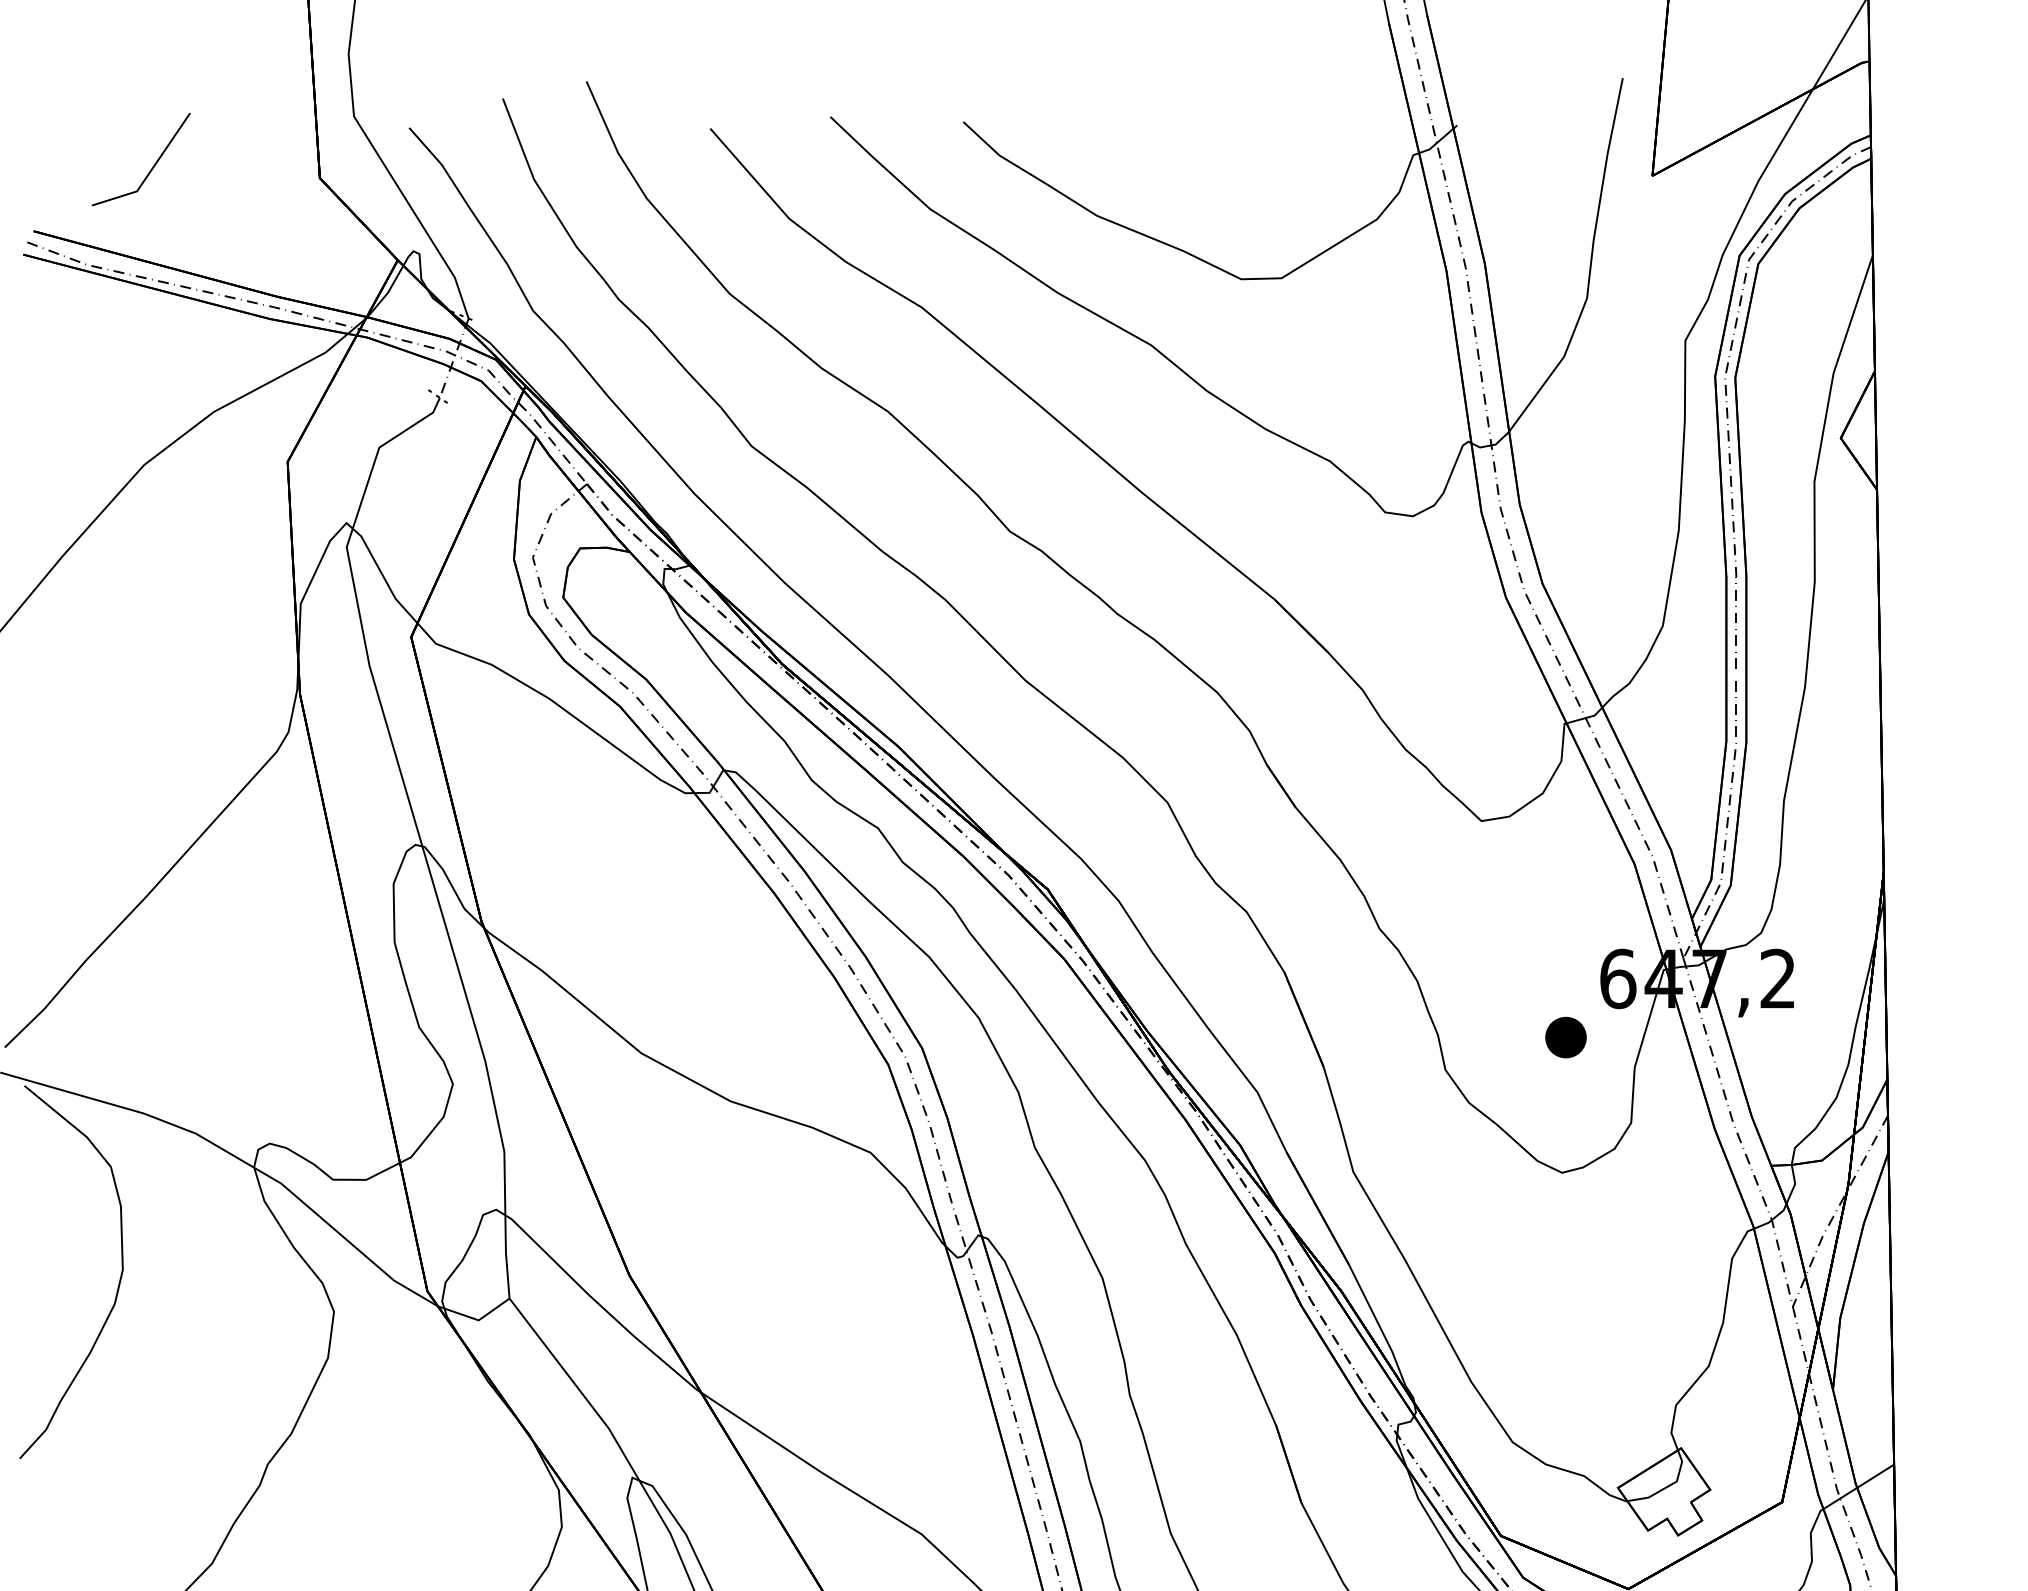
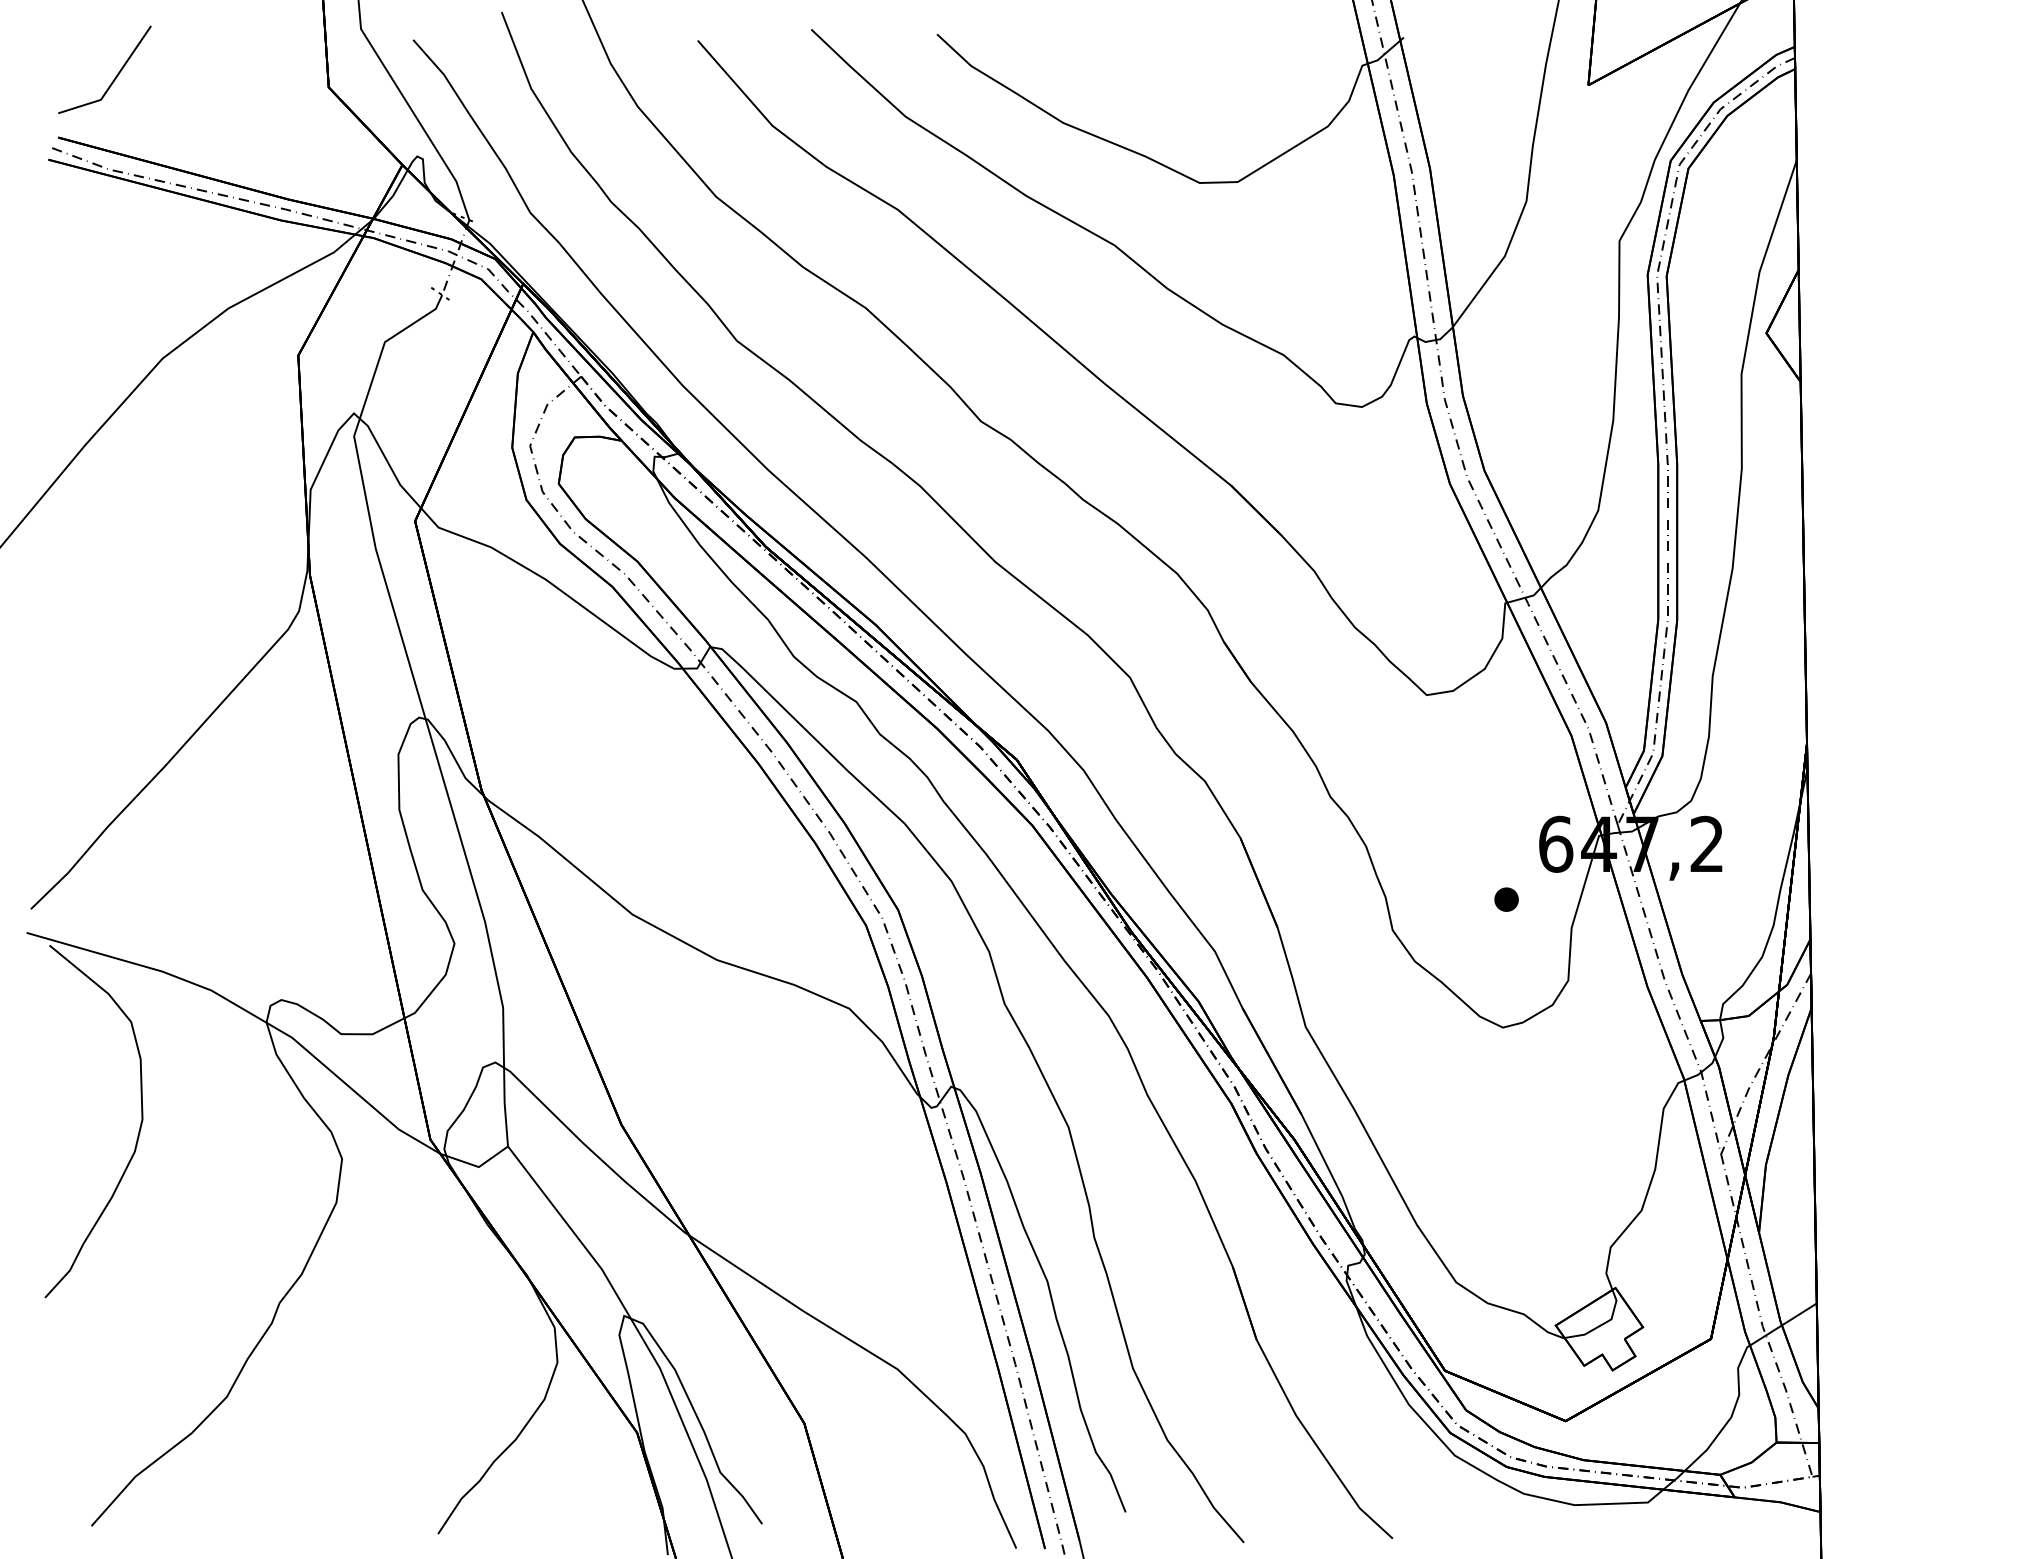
line: (152, 166) -> (115, 76), moved
part: (1565, 1037) -> (1506, 899), size x0.62

